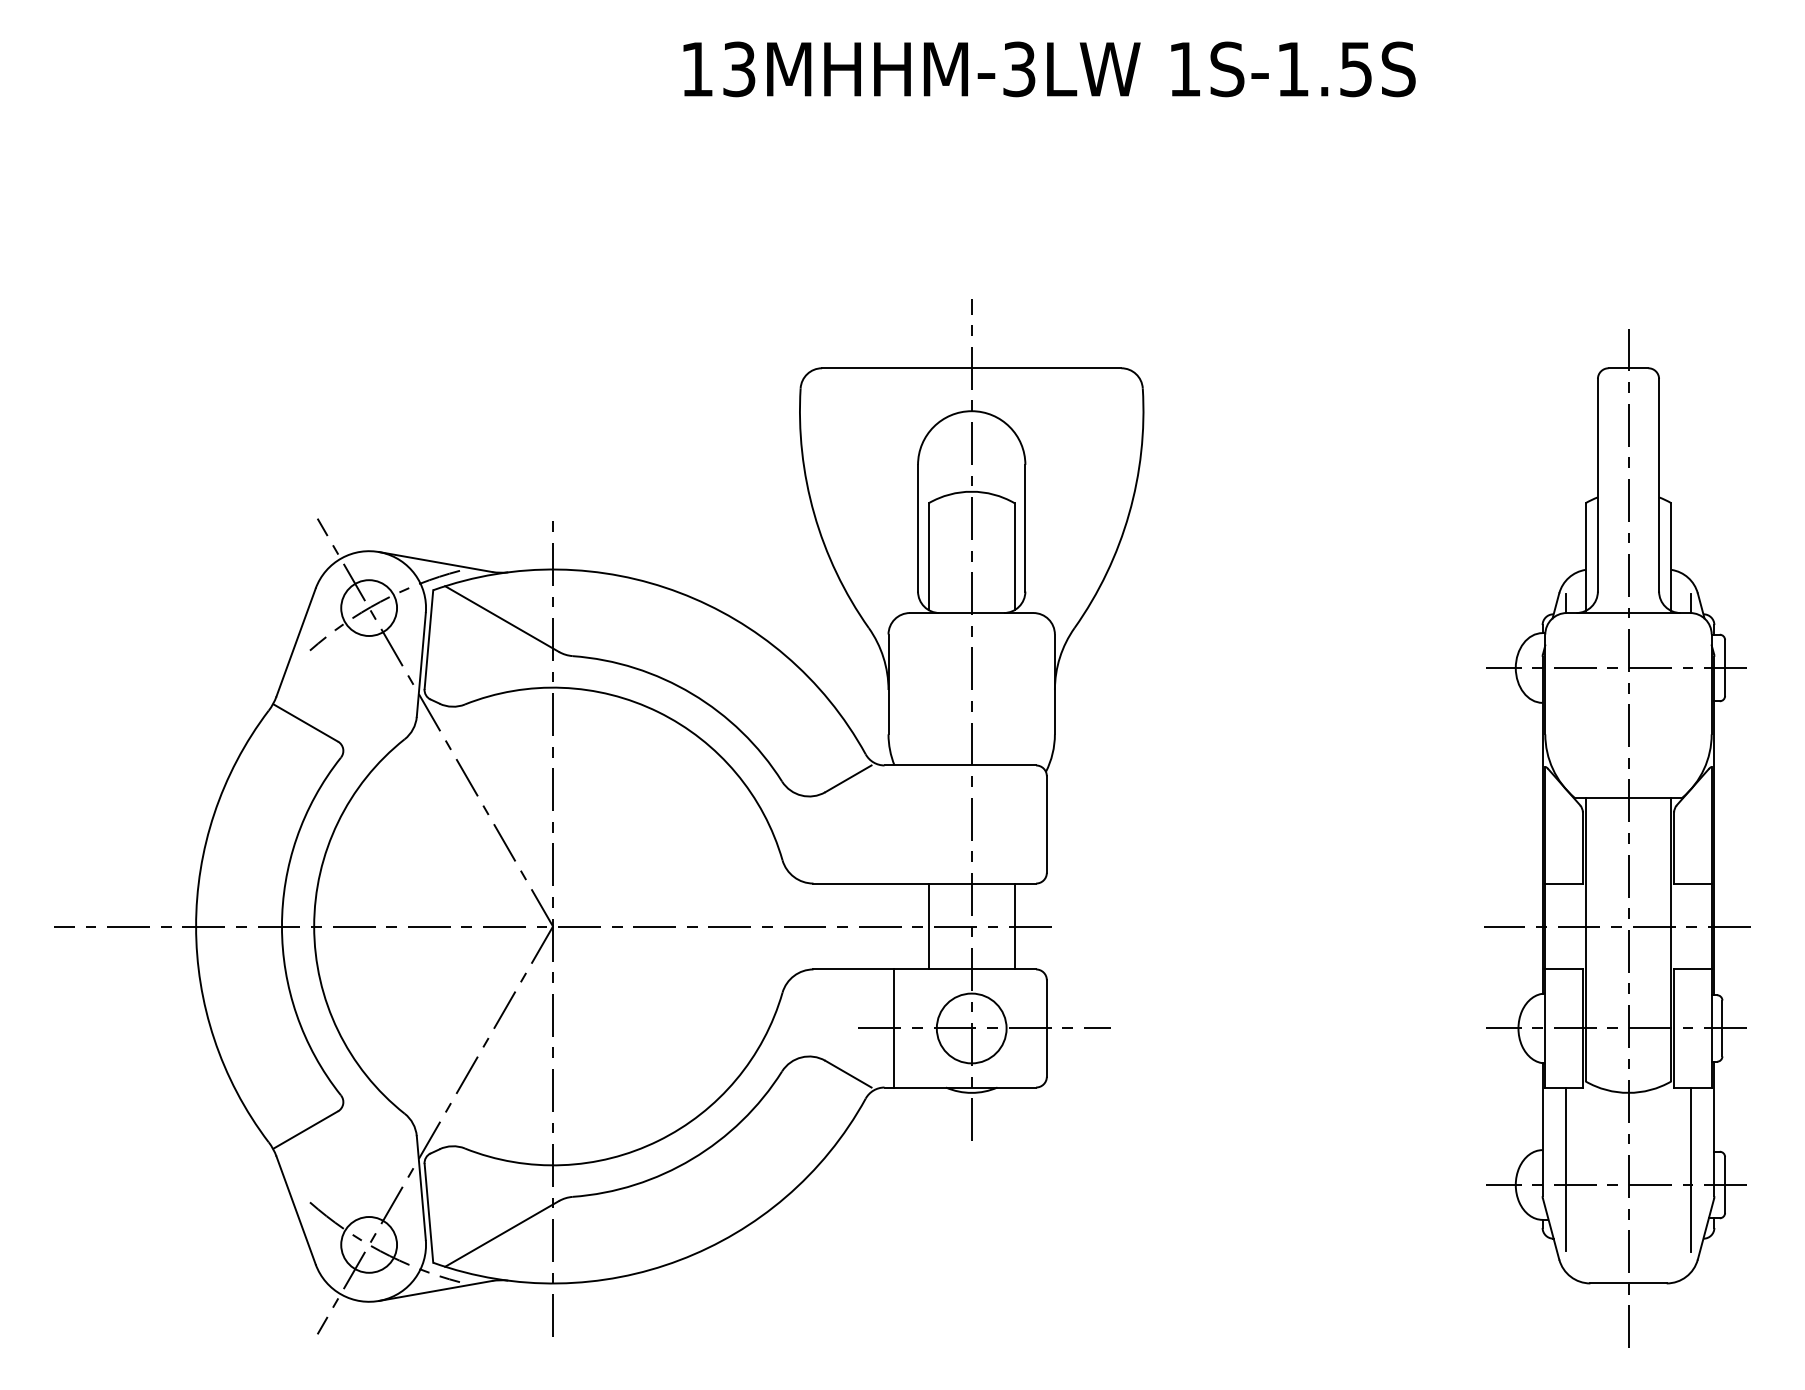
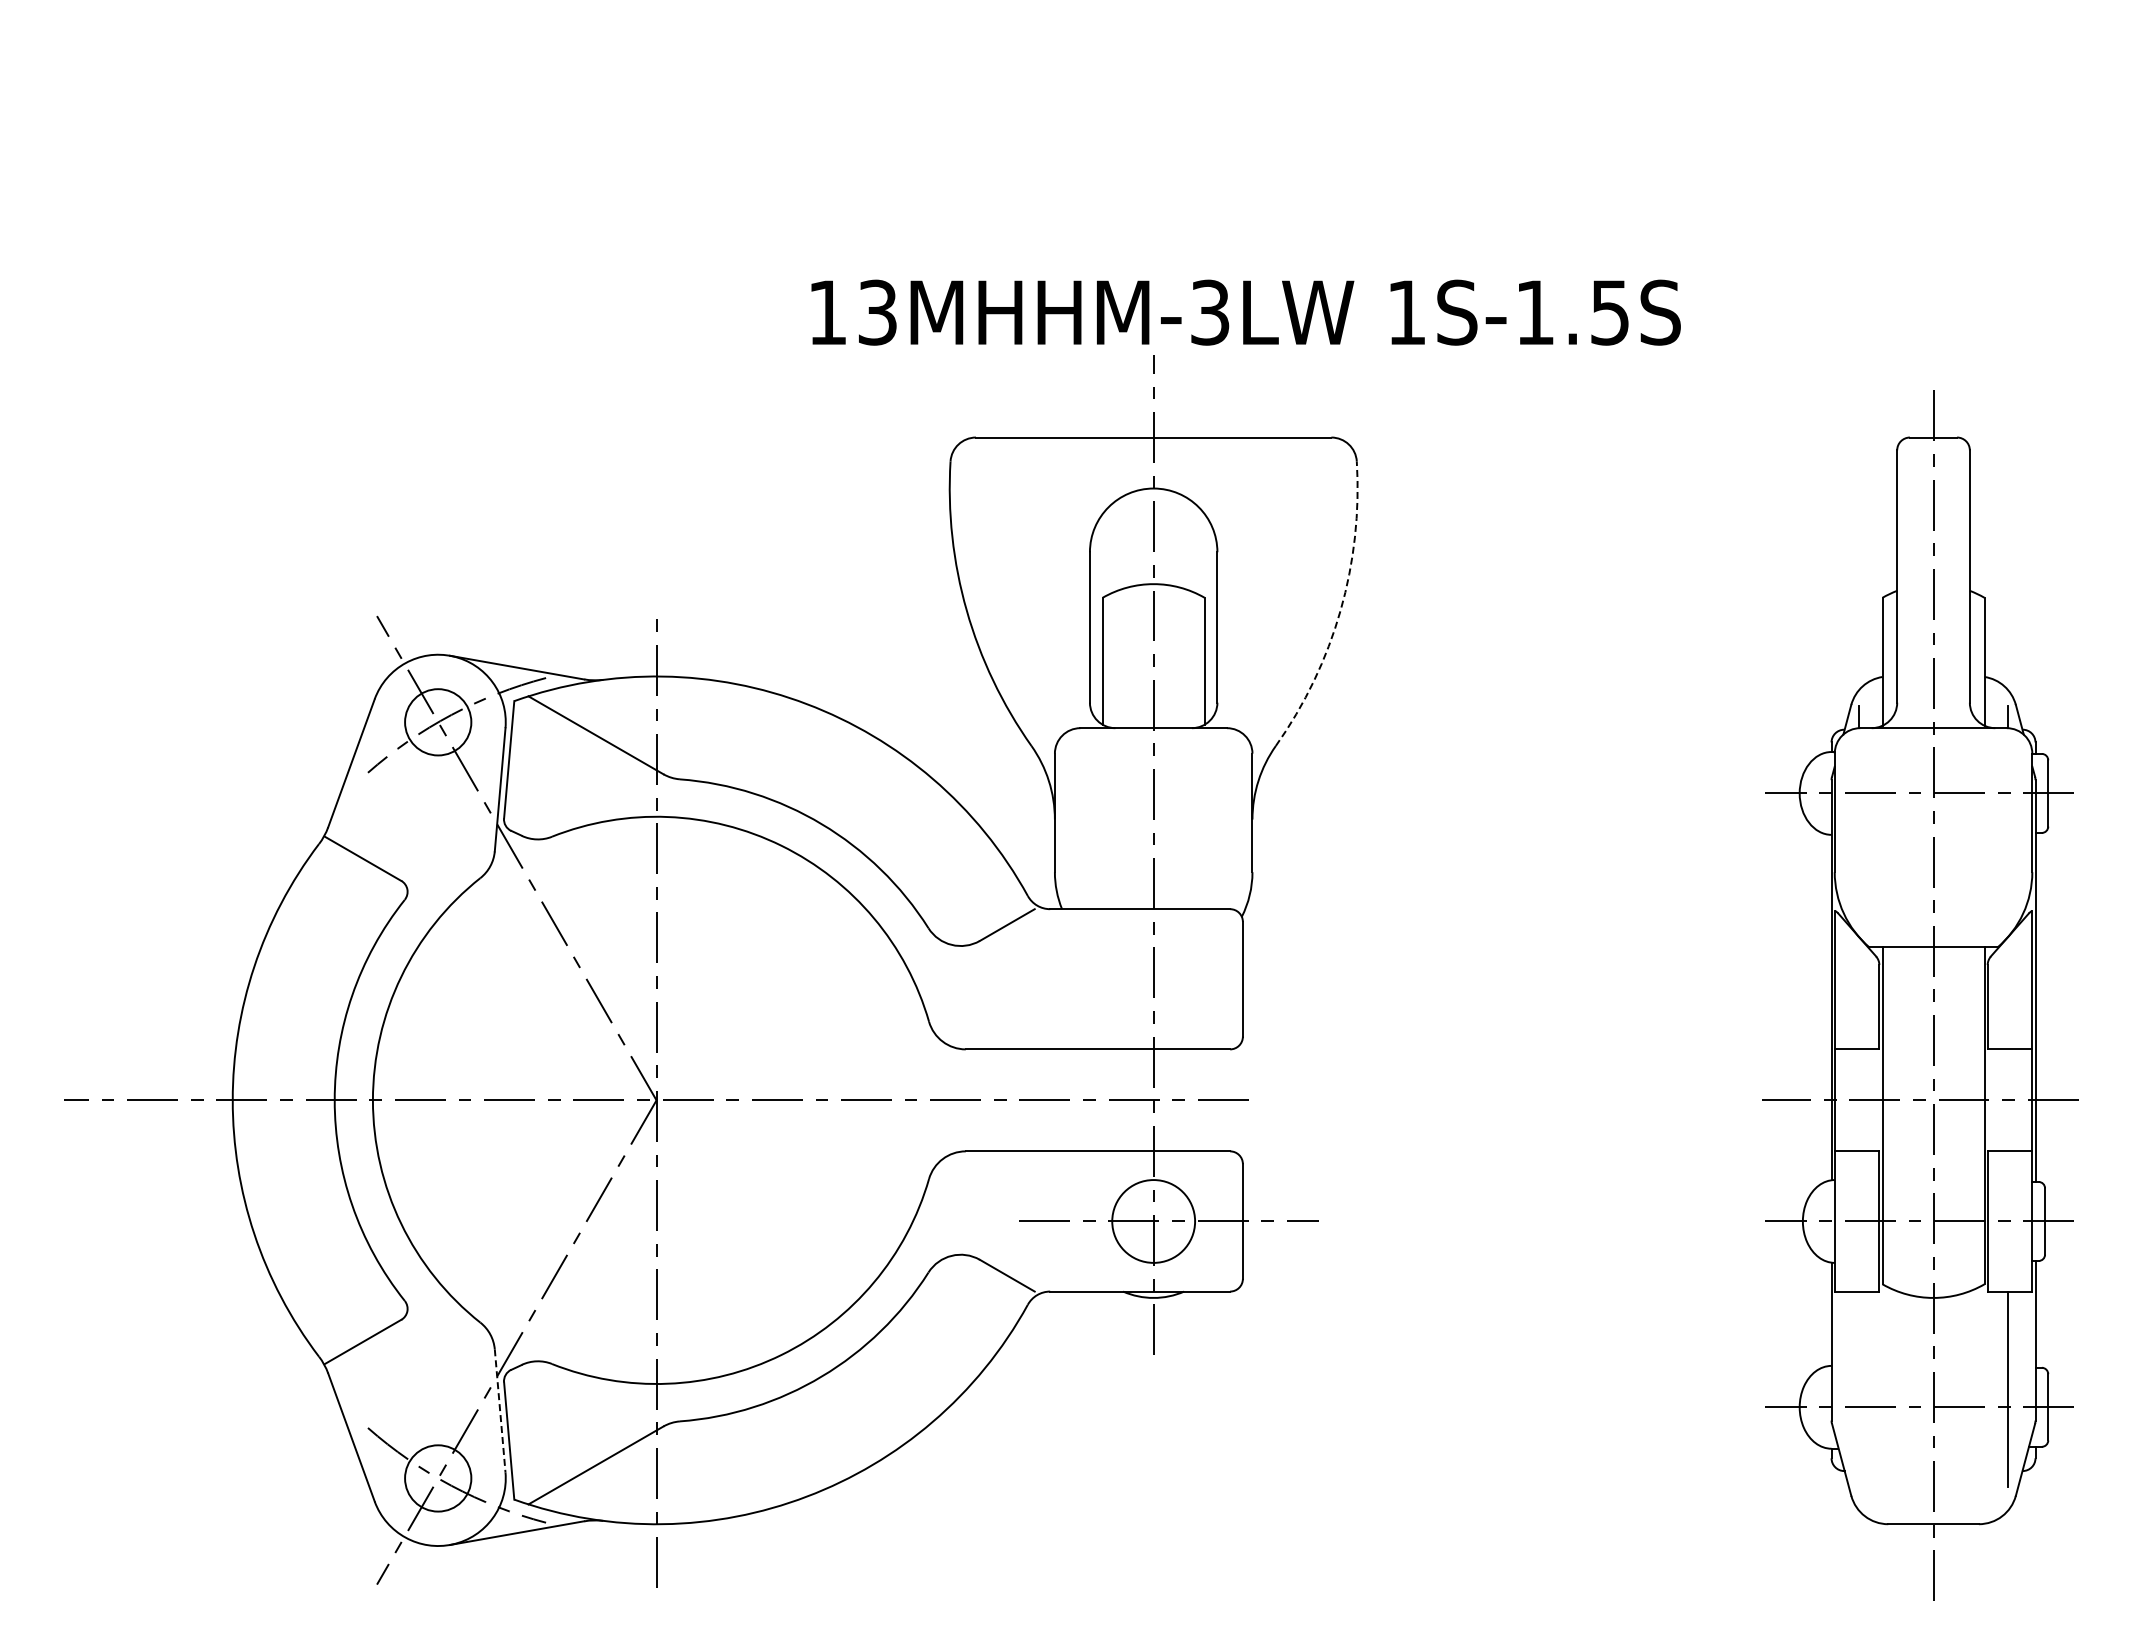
text: (1049, 69) -> (1245, 312), moved
arc: (1129, 513) -> (1340, 610), solid -> dashed
line: (928, 926) -> (1102, 1100), removed
line: (1014, 926) -> (1204, 1100), removed
line: (894, 1028) -> (1061, 1221), removed
line: (1565, 1169) -> (1858, 1388), removed
line: (421, 1187) -> (500, 1410), solid -> dashed

